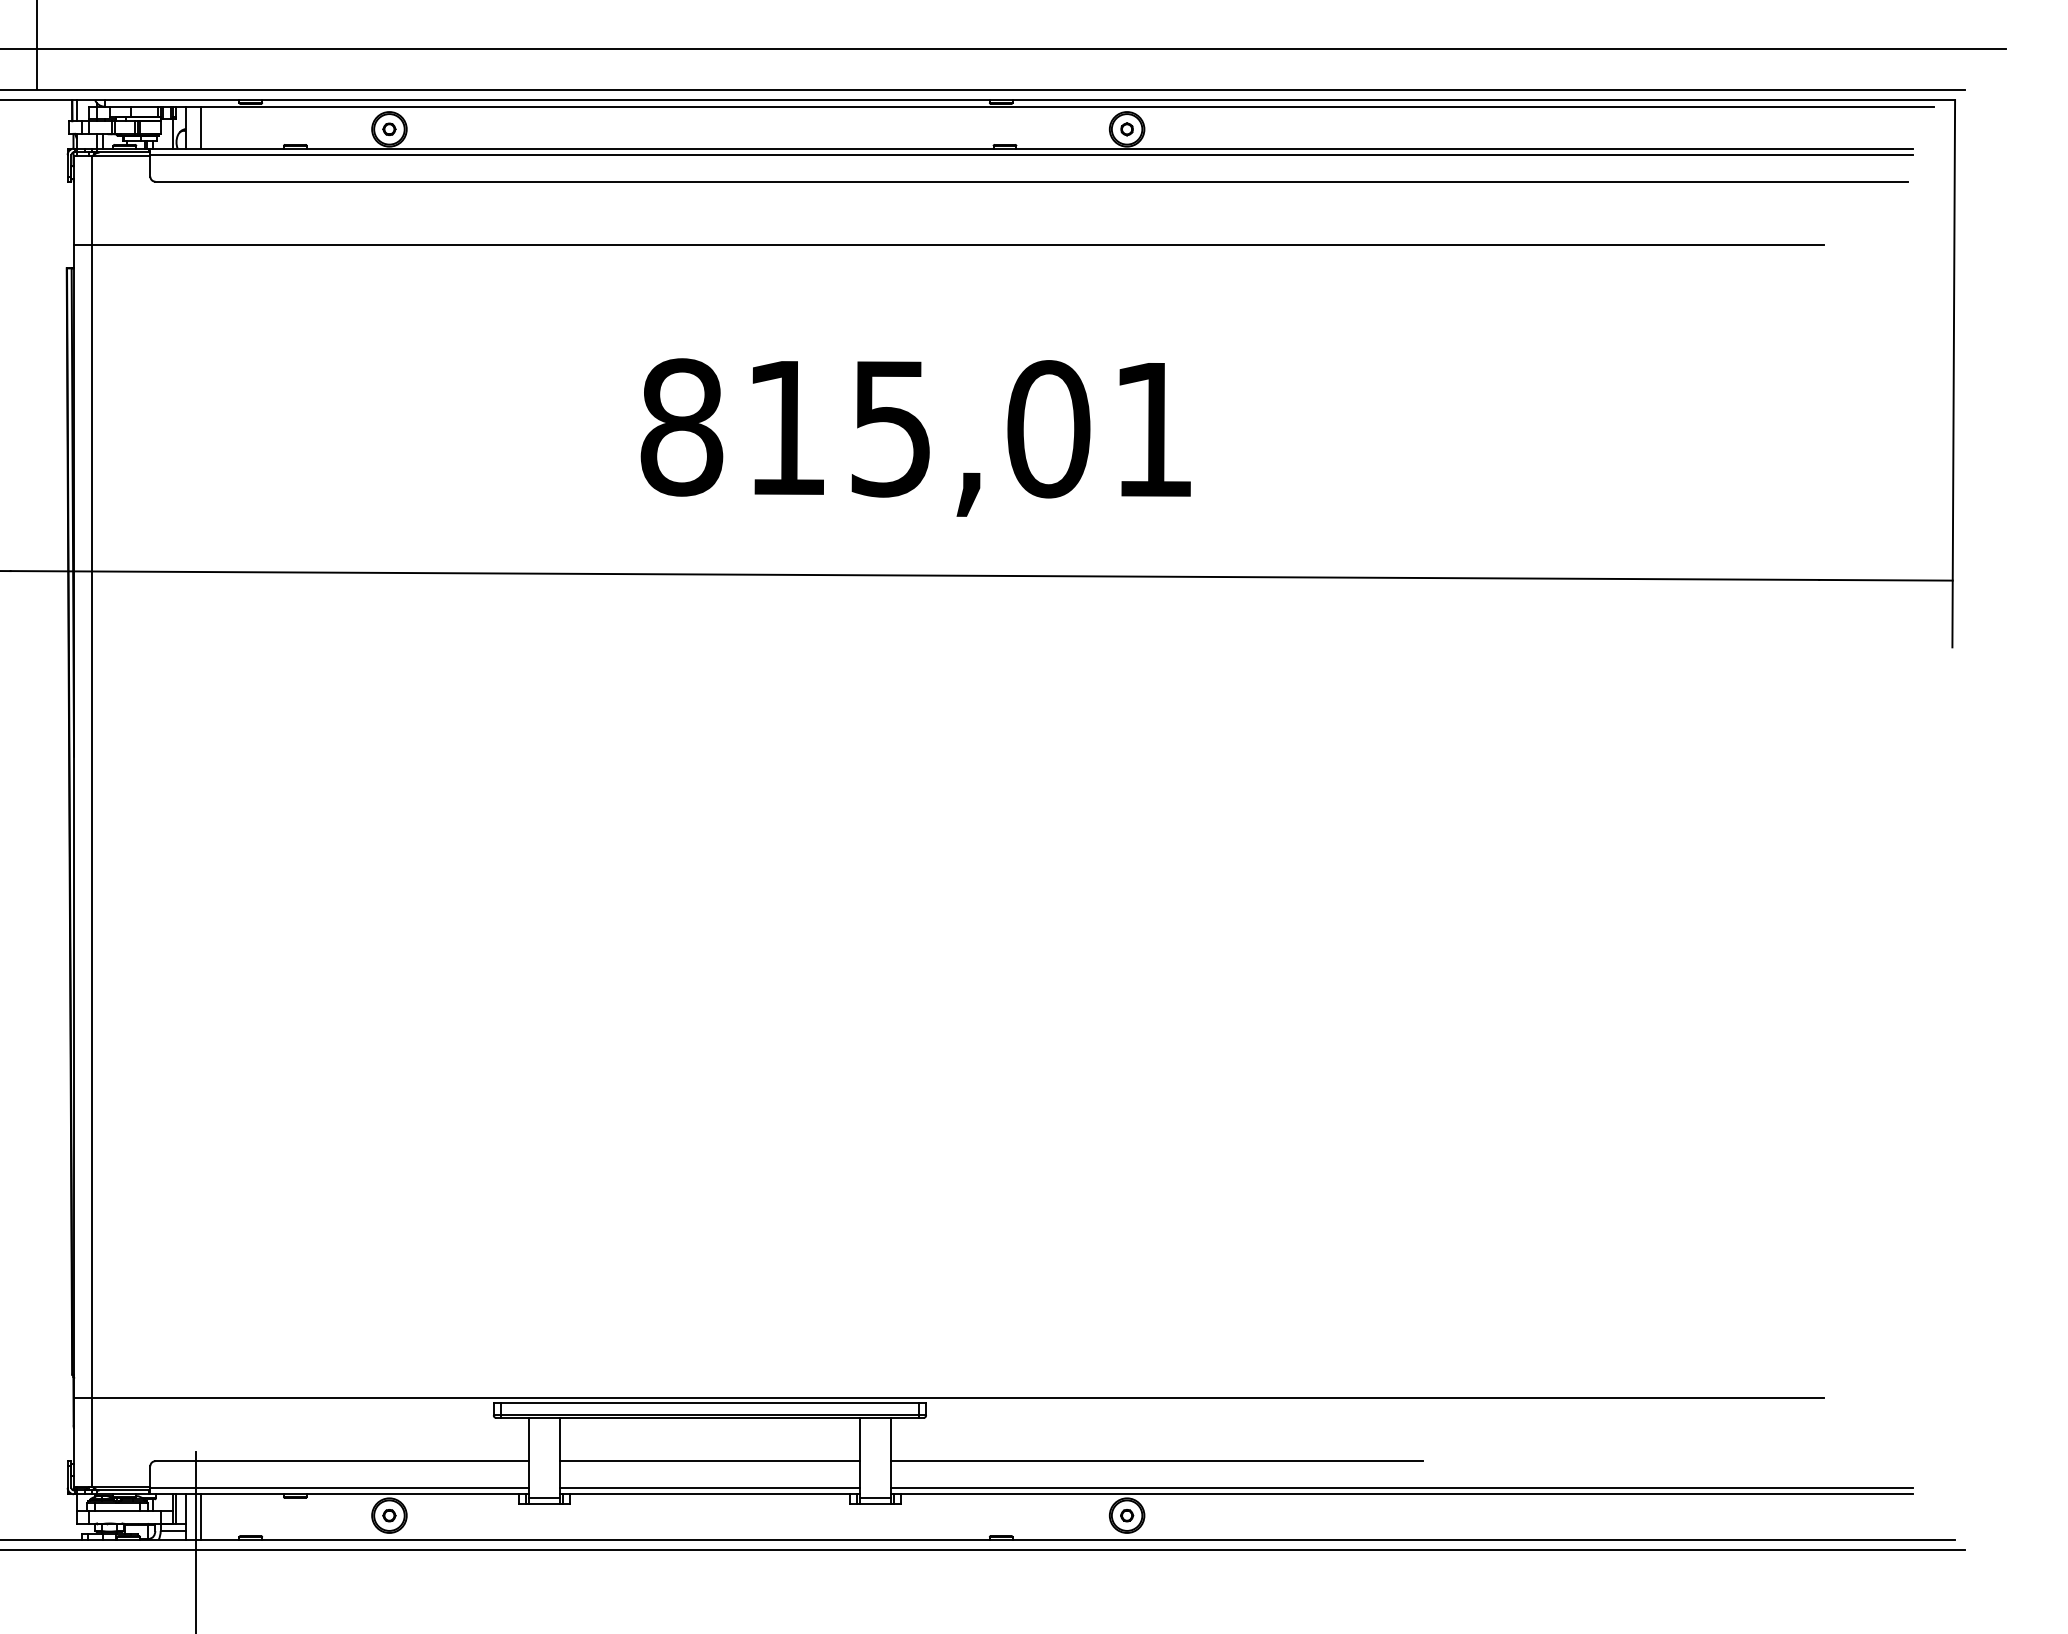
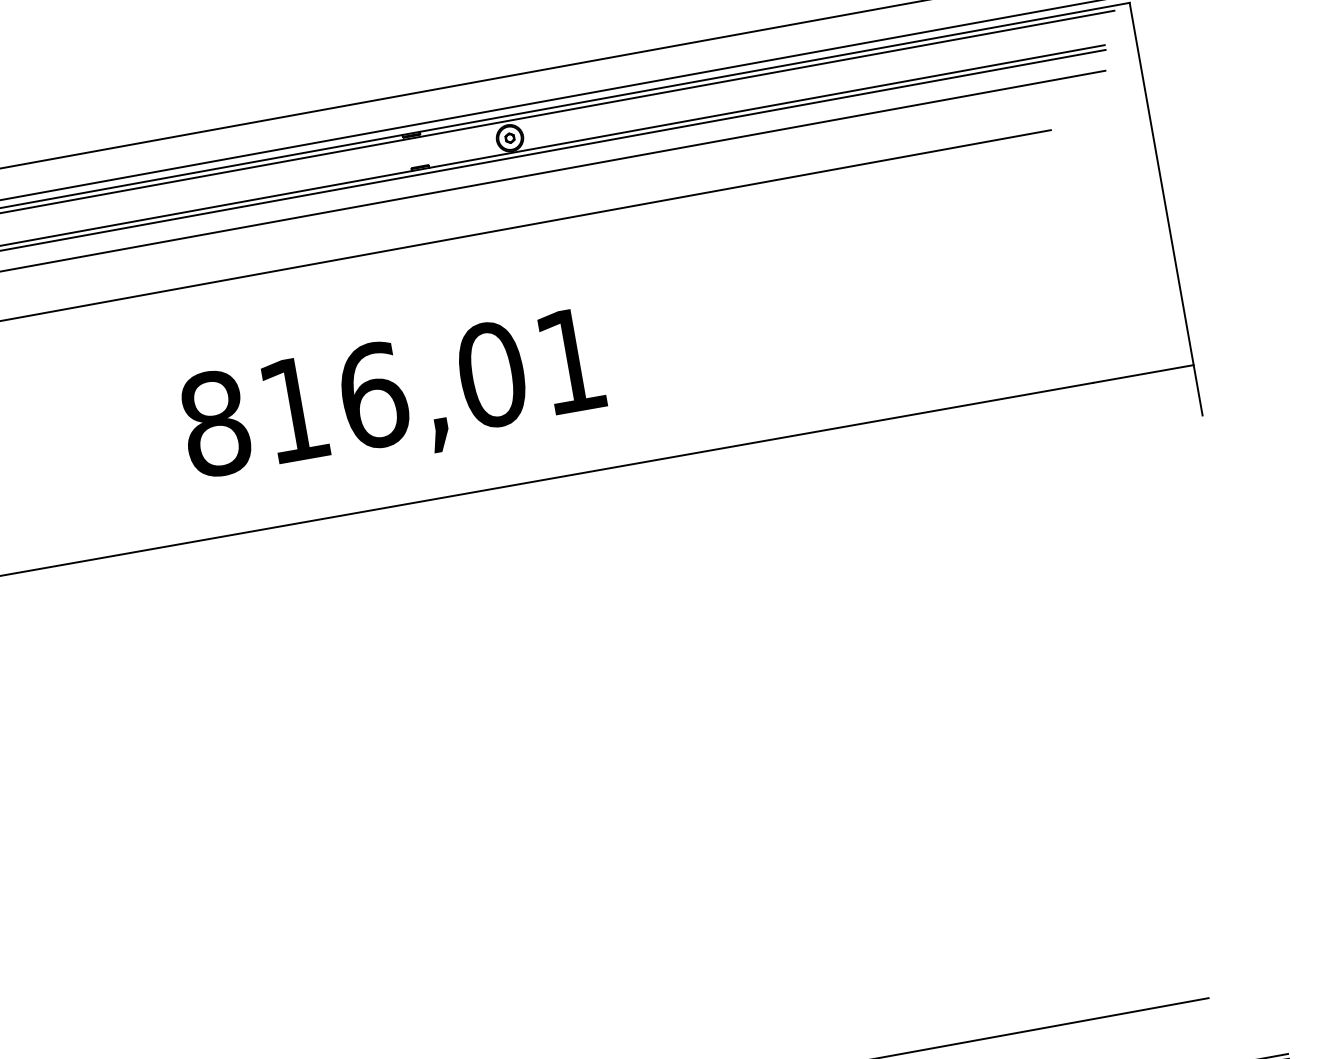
text: (892, 428) -> (374, 395), 815,01 -> 816,01

